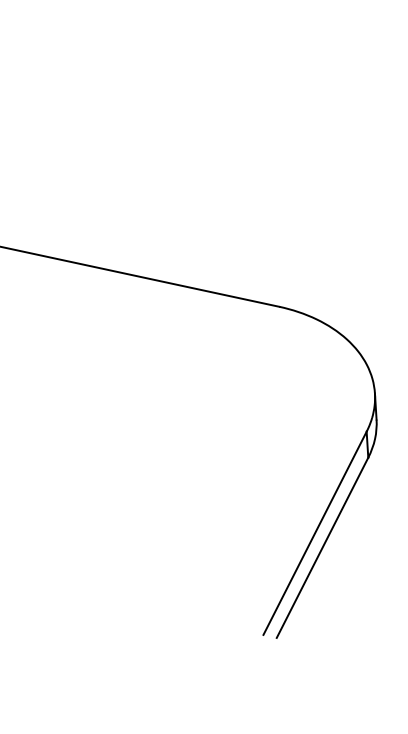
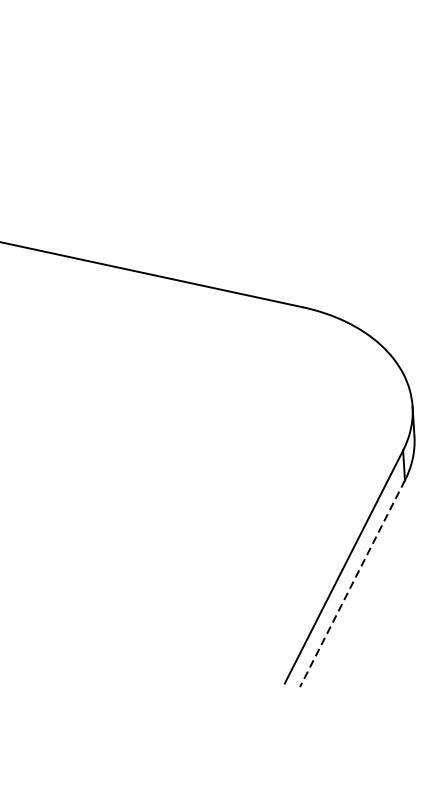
line: (322, 548) -> (352, 584), solid -> dashed

